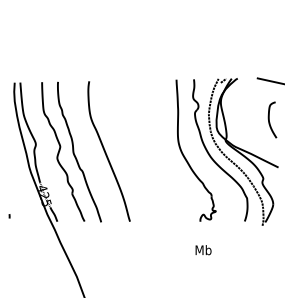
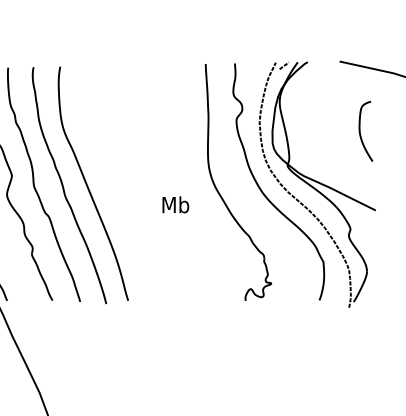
curve: (92, 154) -> (65, 188), added
text: (203, 250) -> (175, 205), moved

